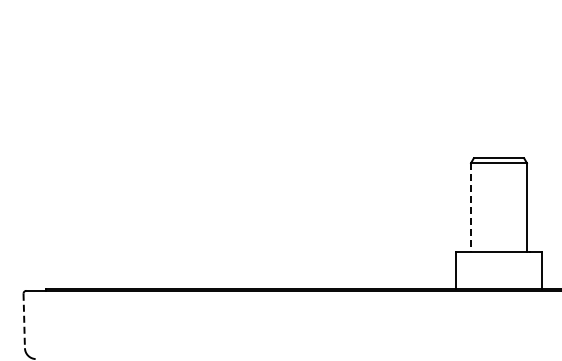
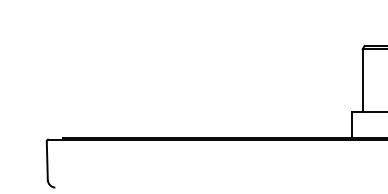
line: (471, 207) -> (363, 80), dashed -> solid
line: (24, 321) -> (47, 161), dashed -> solid

